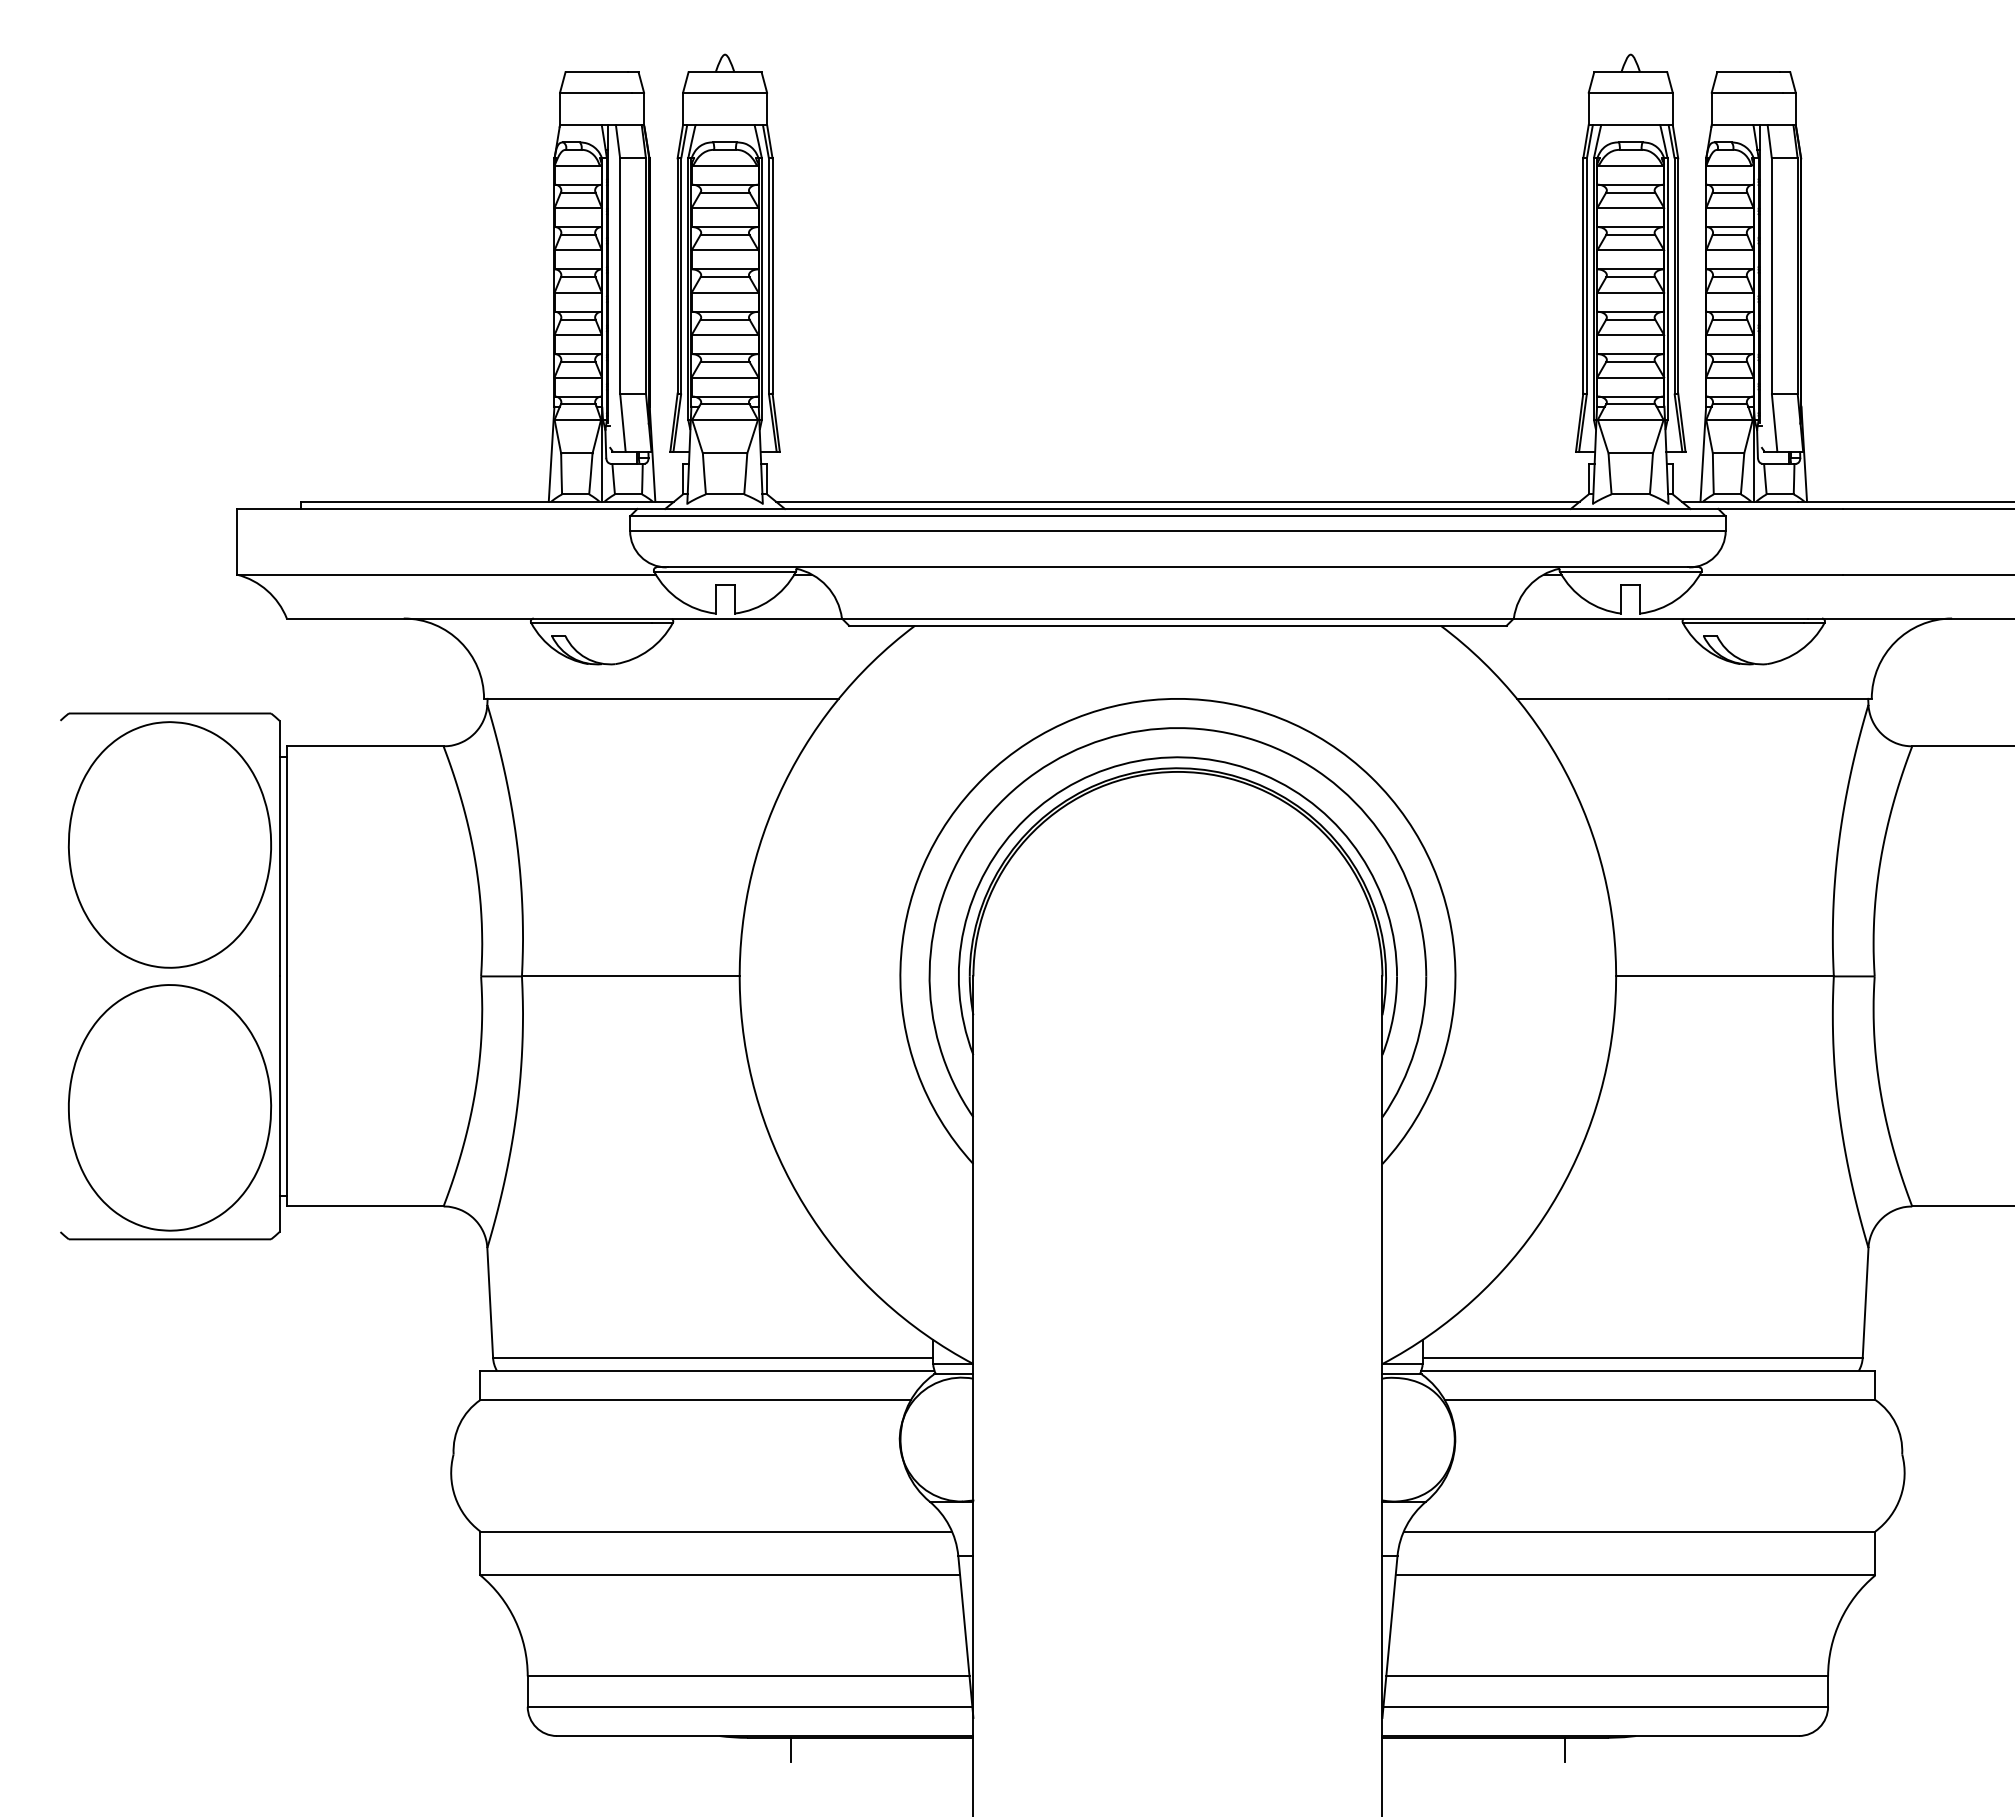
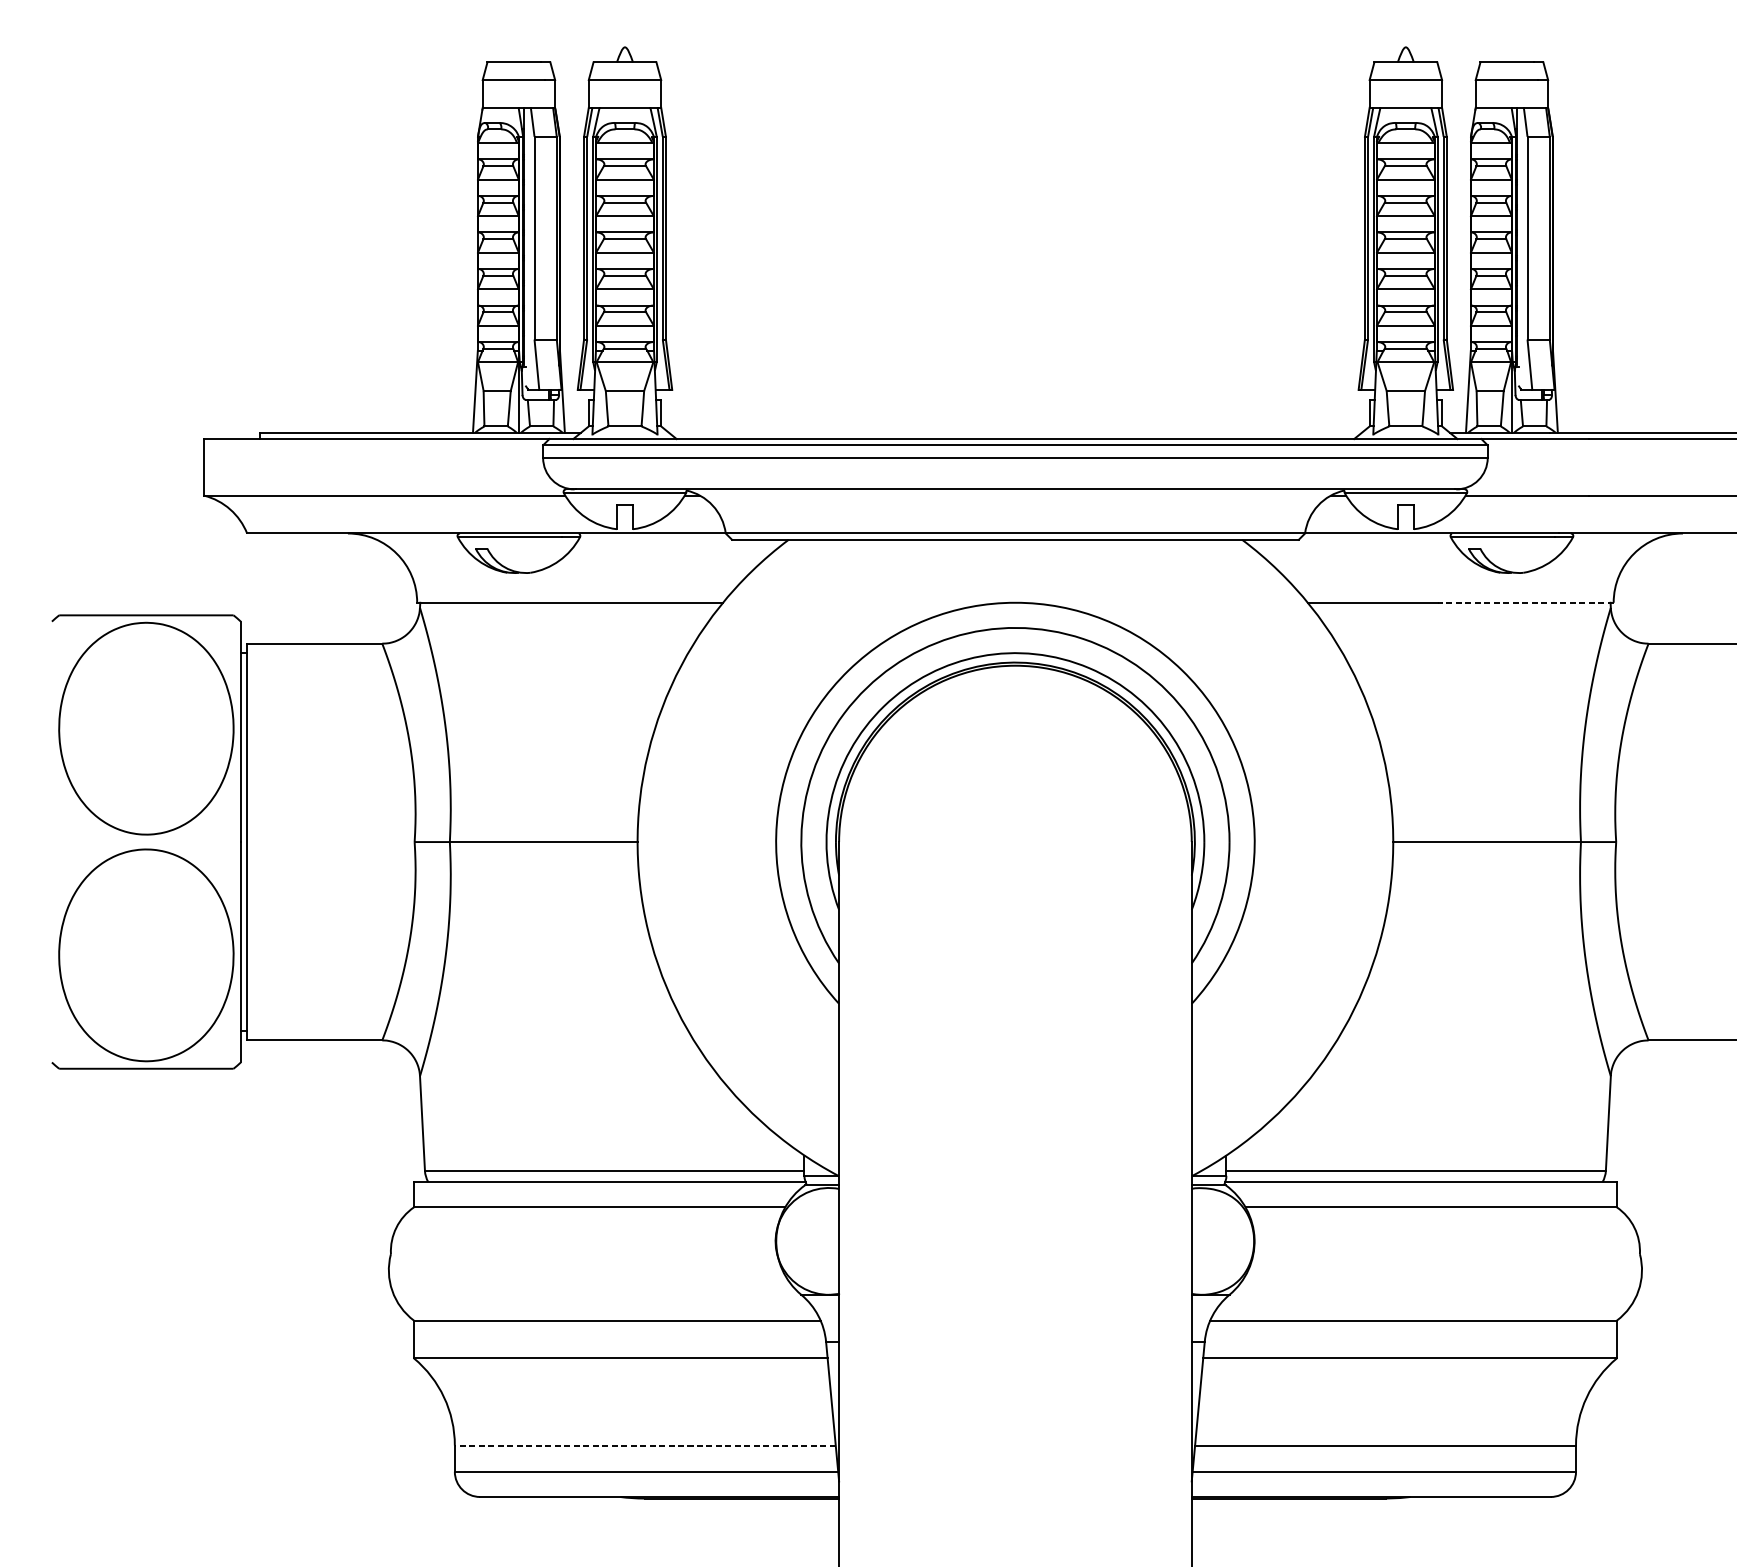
line: (1177, 501) -> (1015, 432), removed
line: (1770, 698) -> (1526, 602), solid -> dashed
line: (748, 1676) -> (645, 1445), solid -> dashed
line: (790, 1749) -> (681, 1508), removed
line: (1565, 1749) -> (1349, 1508), removed

